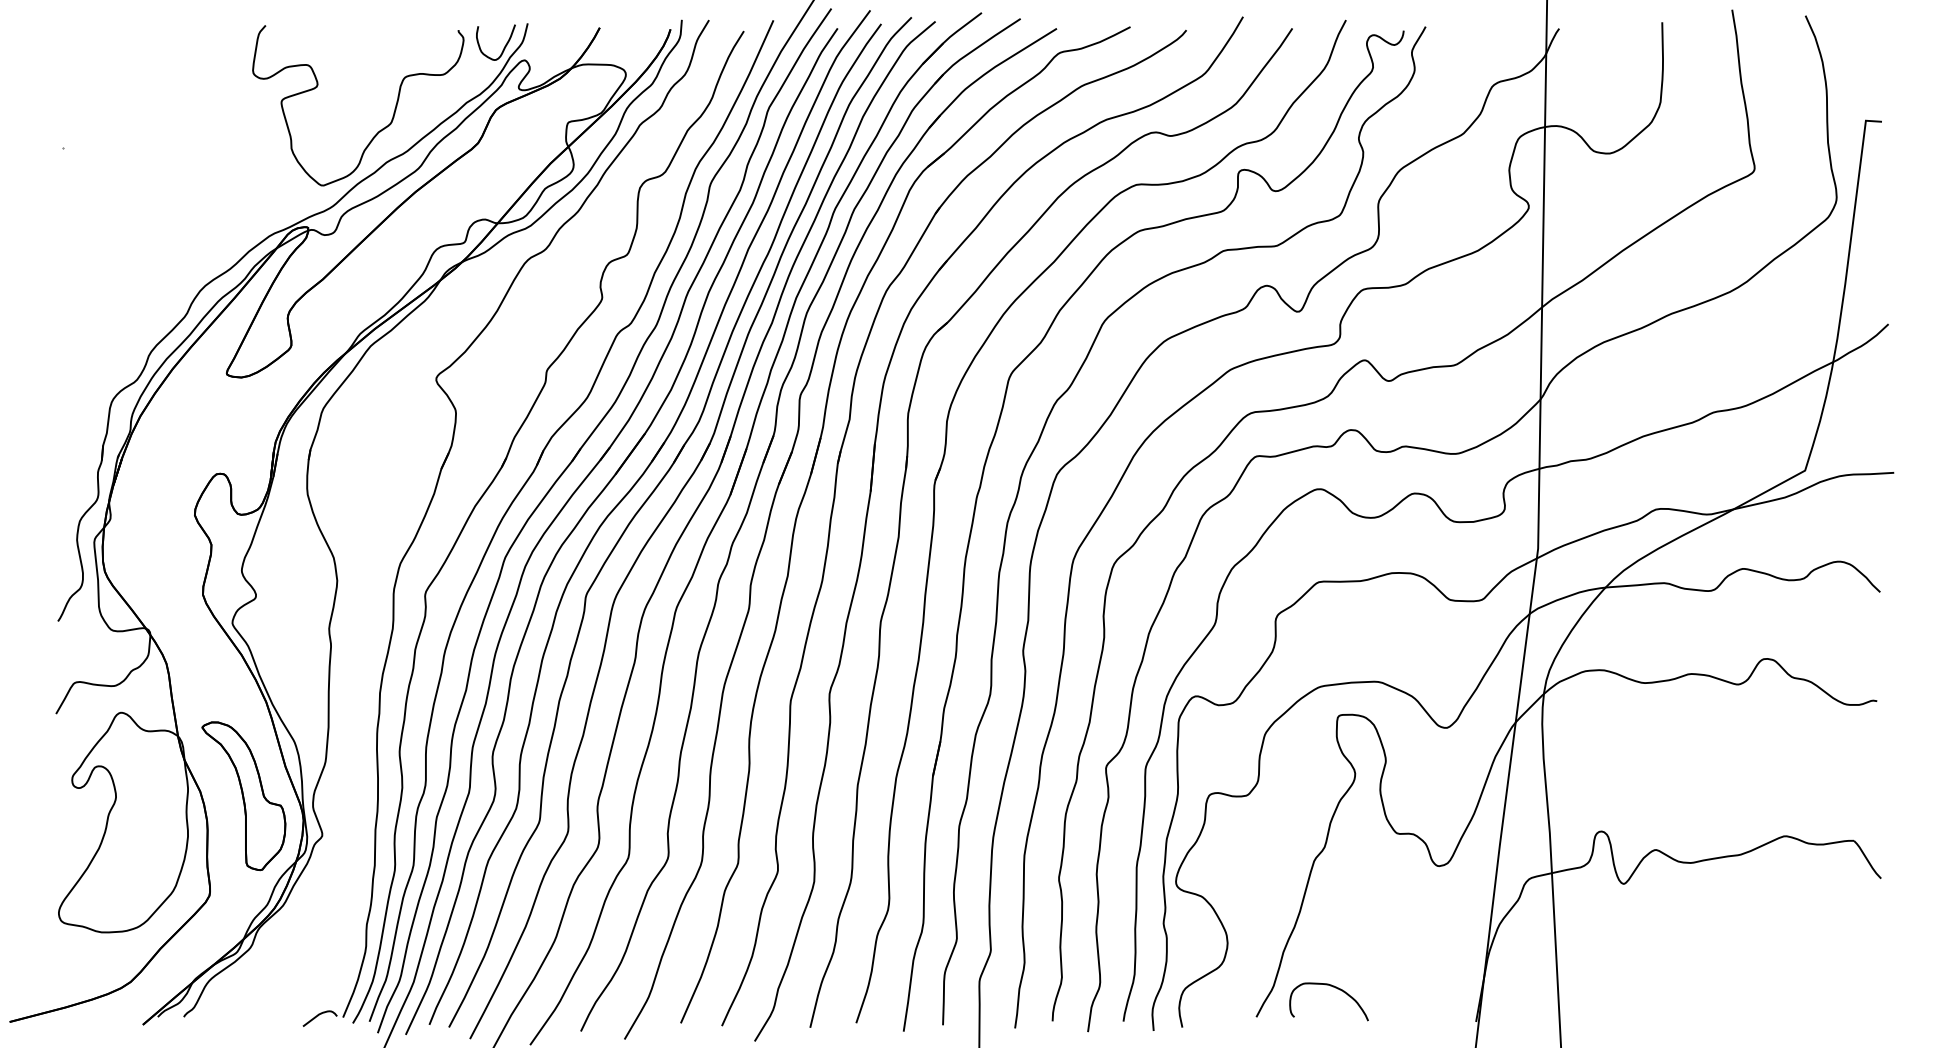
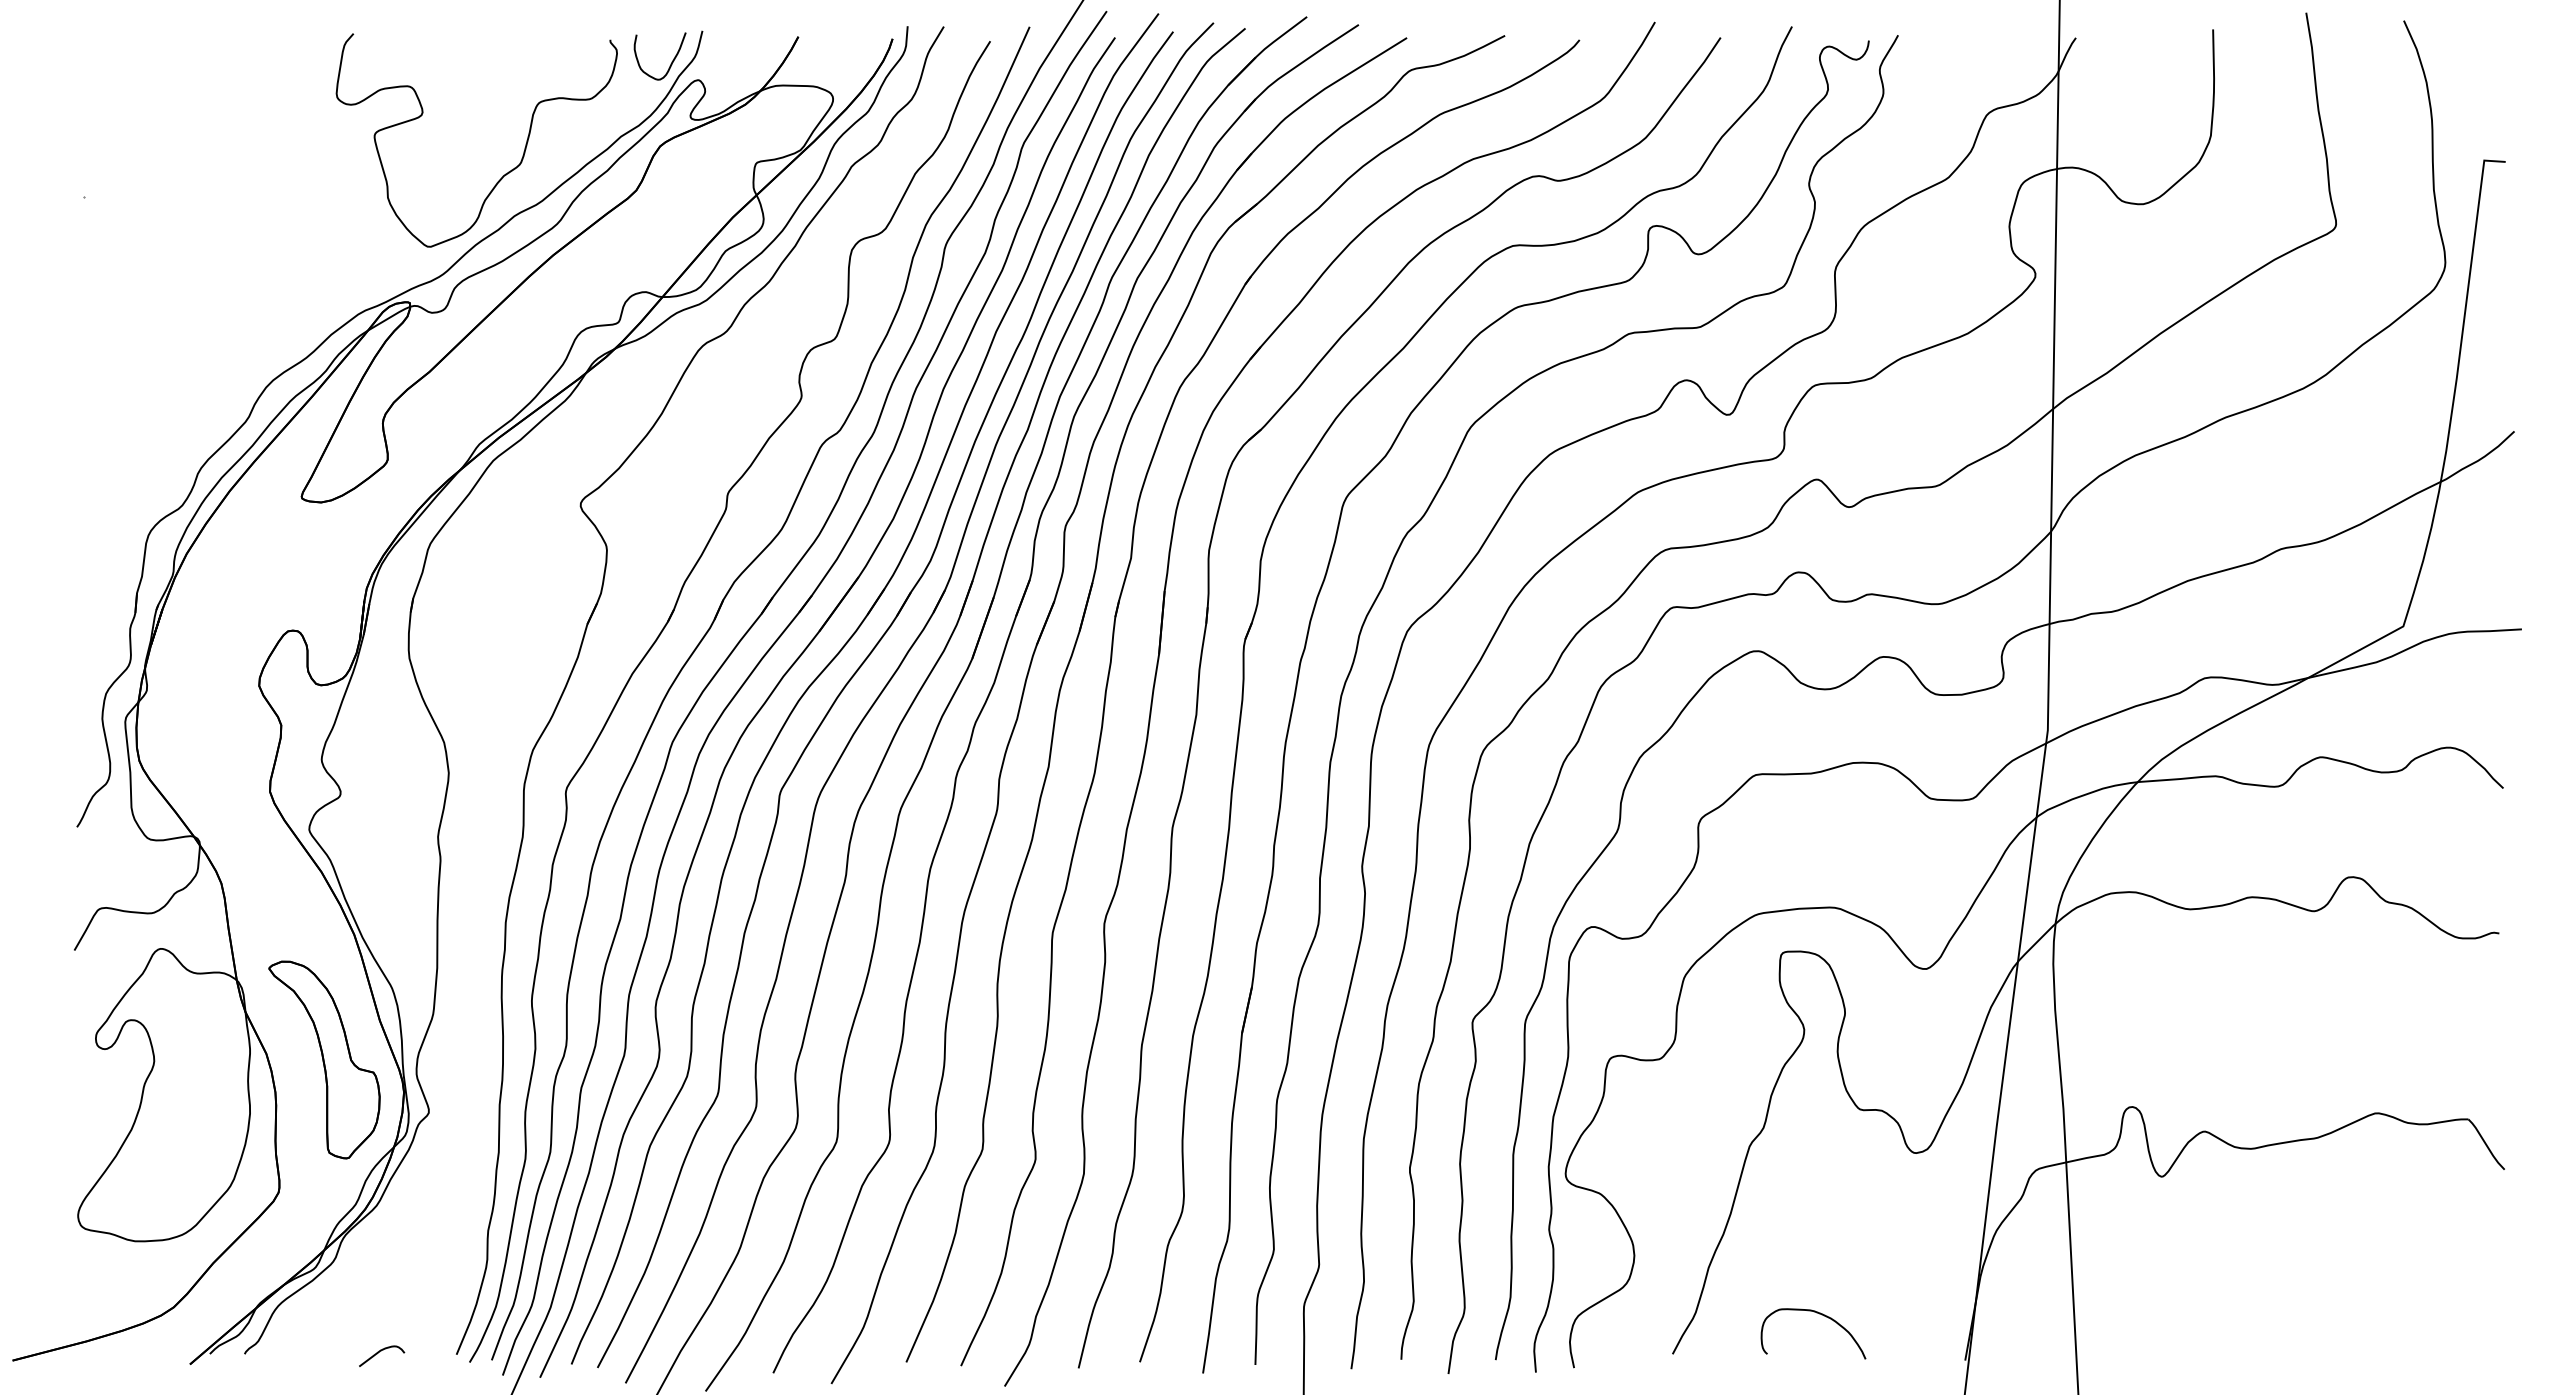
curve: (1335, 988) -> (1821, 1315), moved
curve: (319, 1015) -> (381, 1351), moved

